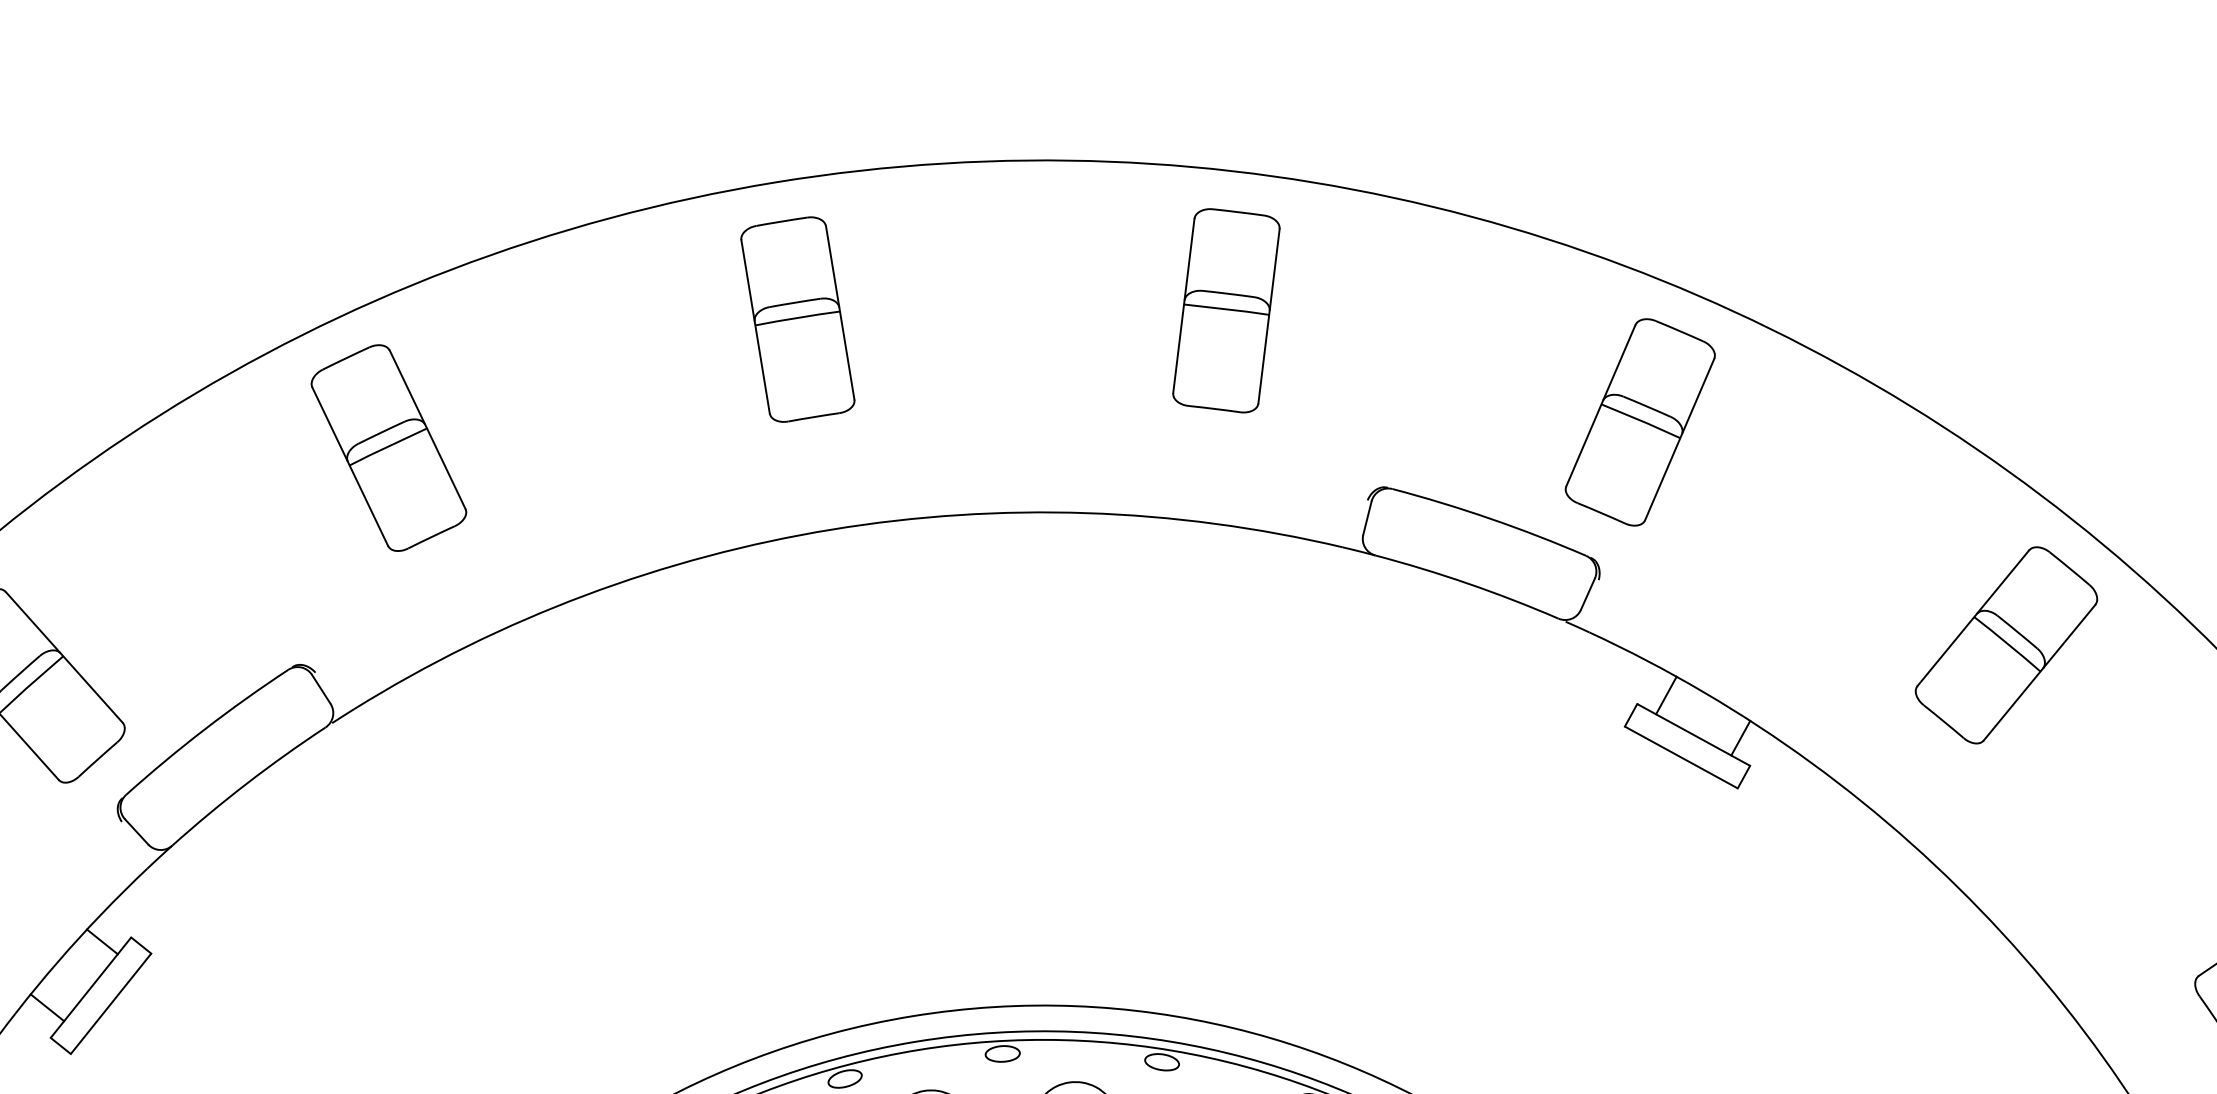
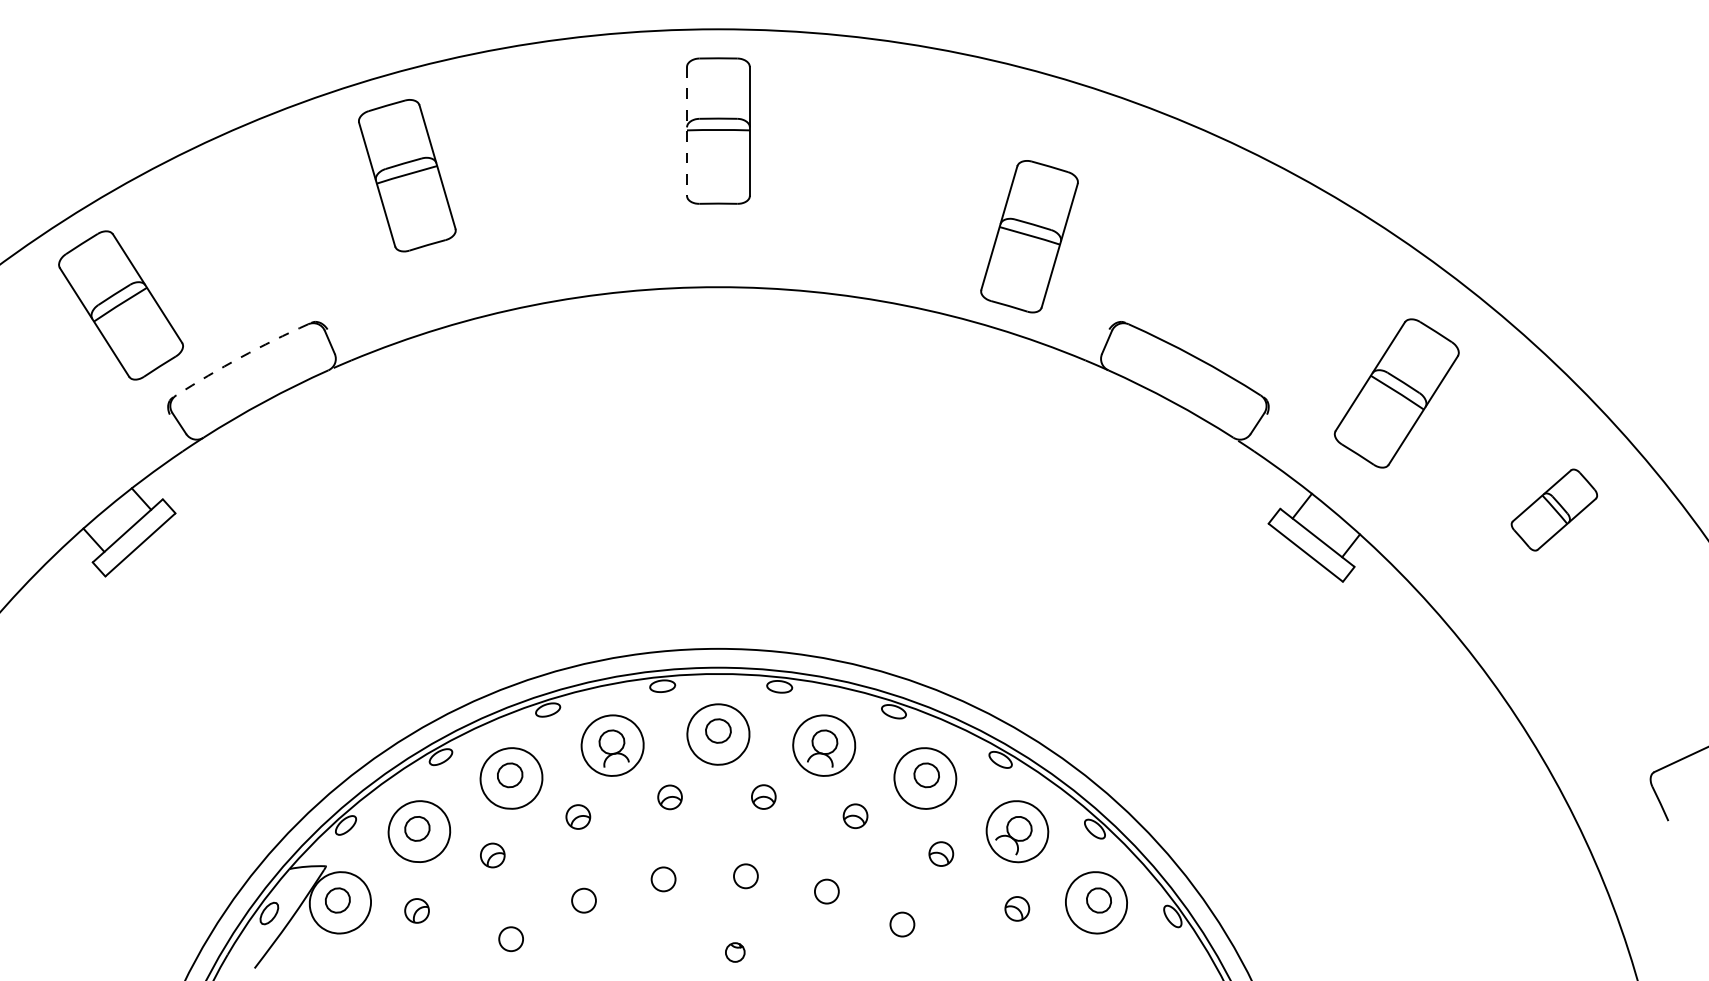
part: (1226, 310) -> (1029, 236), moved
line: (756, 326) -> (687, 131), solid -> dashed
part: (1639, 422) -> (1396, 393), moved
part: (2006, 644) -> (1554, 509), size x0.6
arc: (204, 729) -> (240, 357), solid -> dashed

